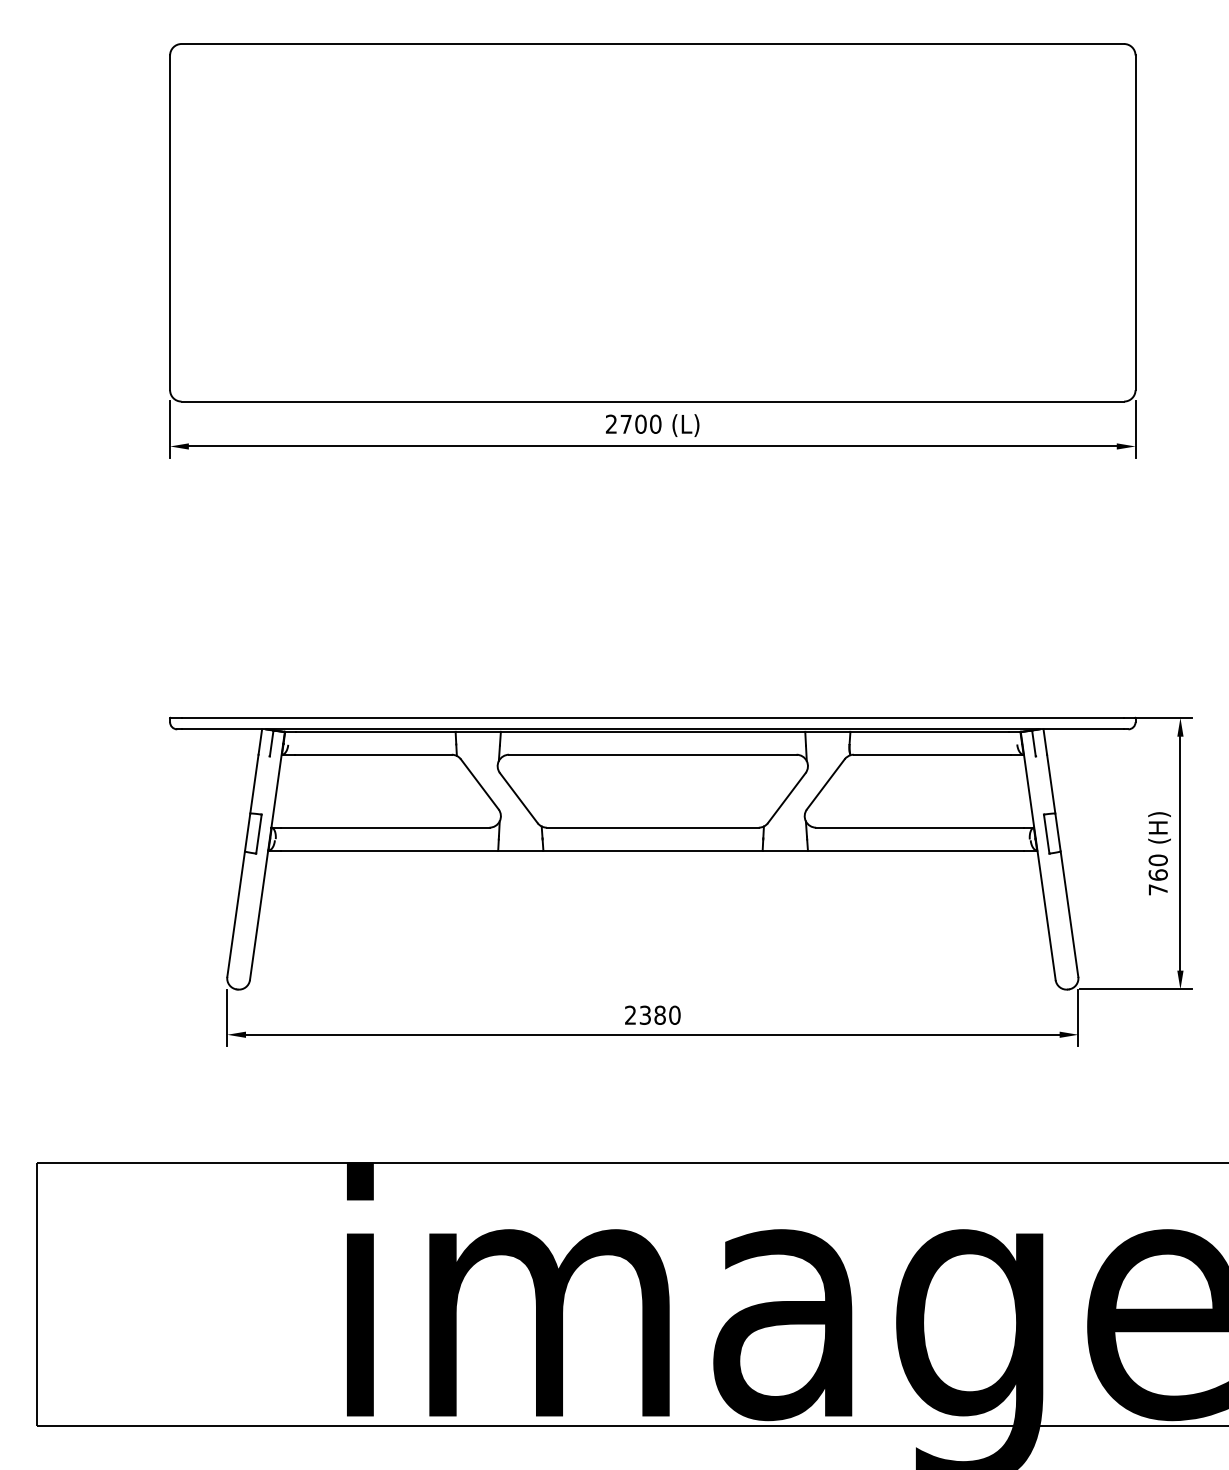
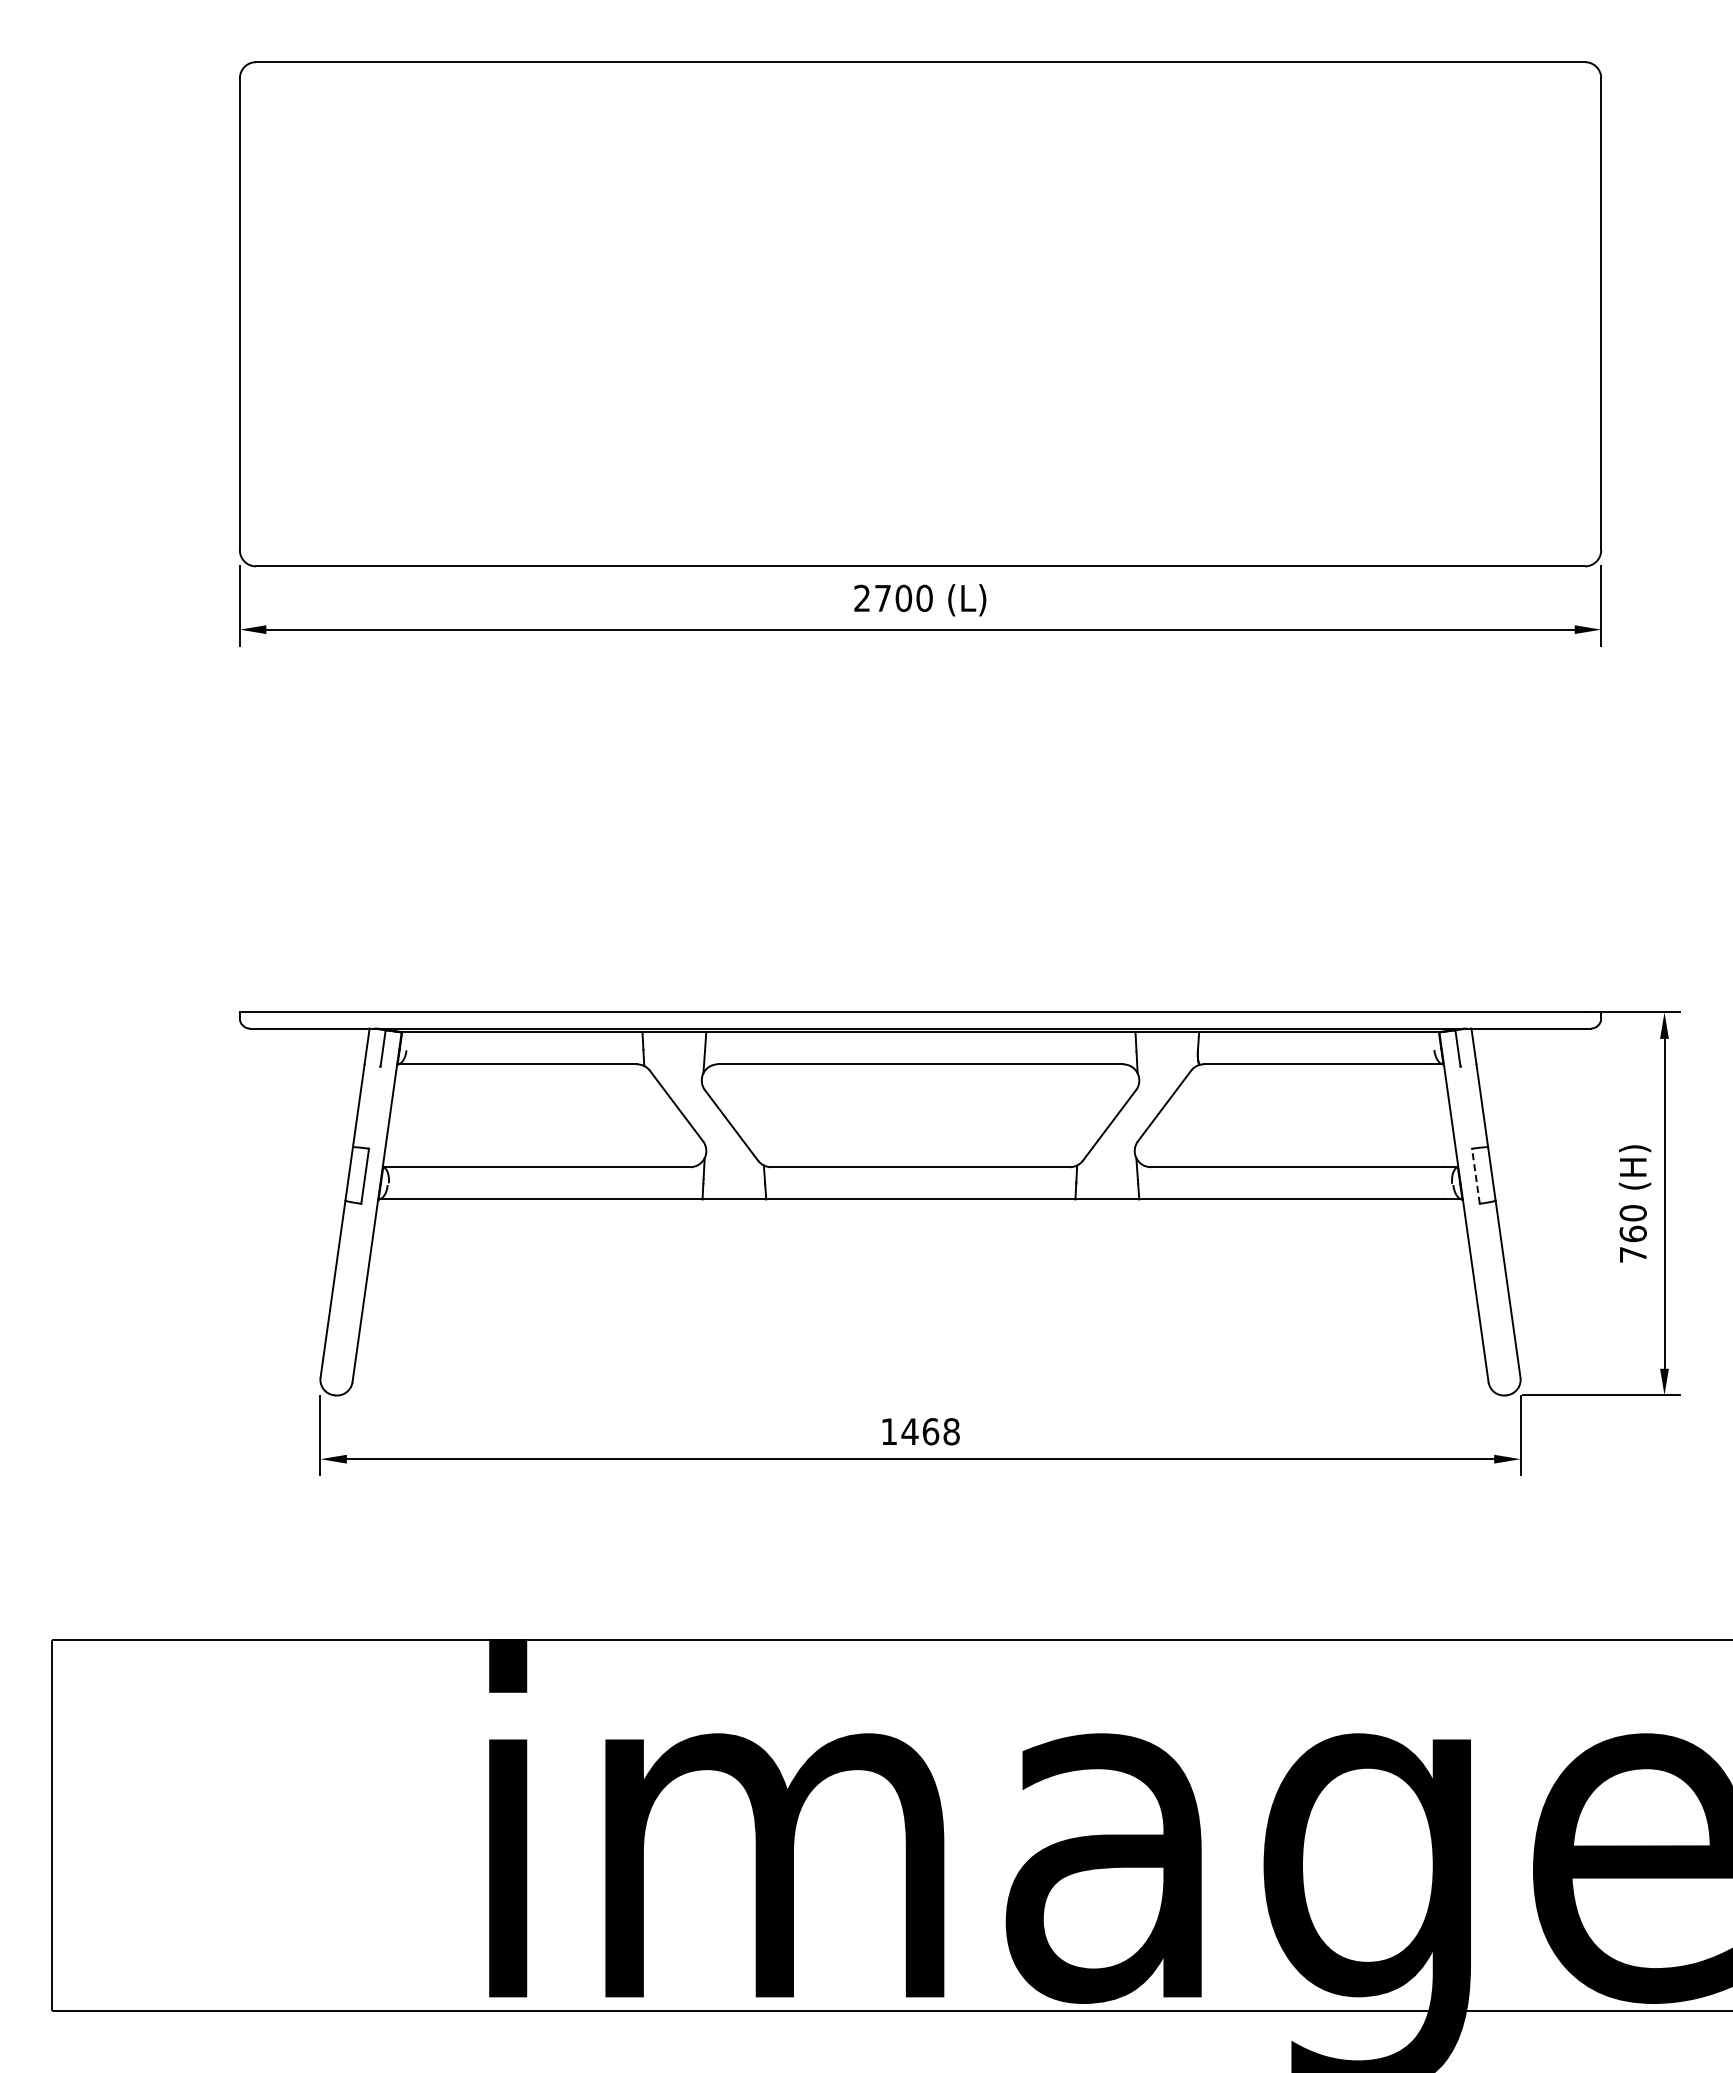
line: (1046, 834) -> (1475, 1176), solid -> dashed
text: (652, 1015) -> (920, 1431), 2380 -> 1468

